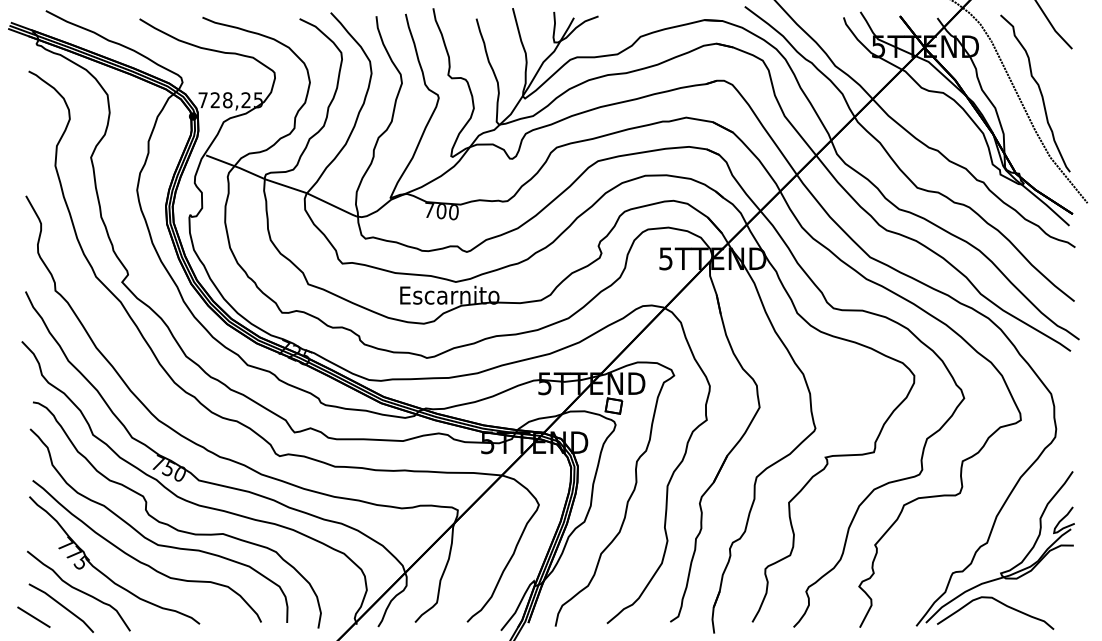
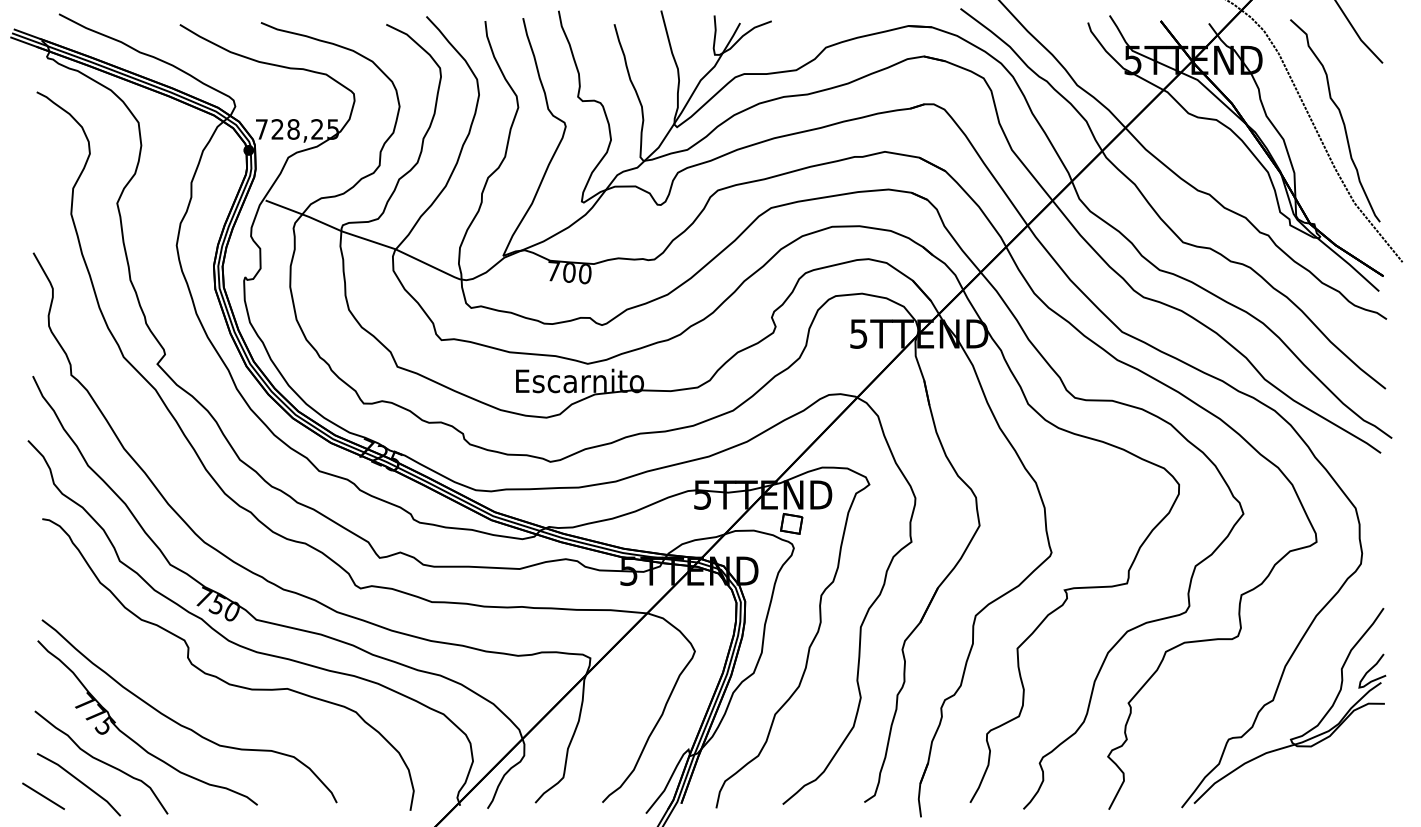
part: (150, 539) -> (194, 696), removed
curve: (1000, 603) -> (1290, 778), removed

